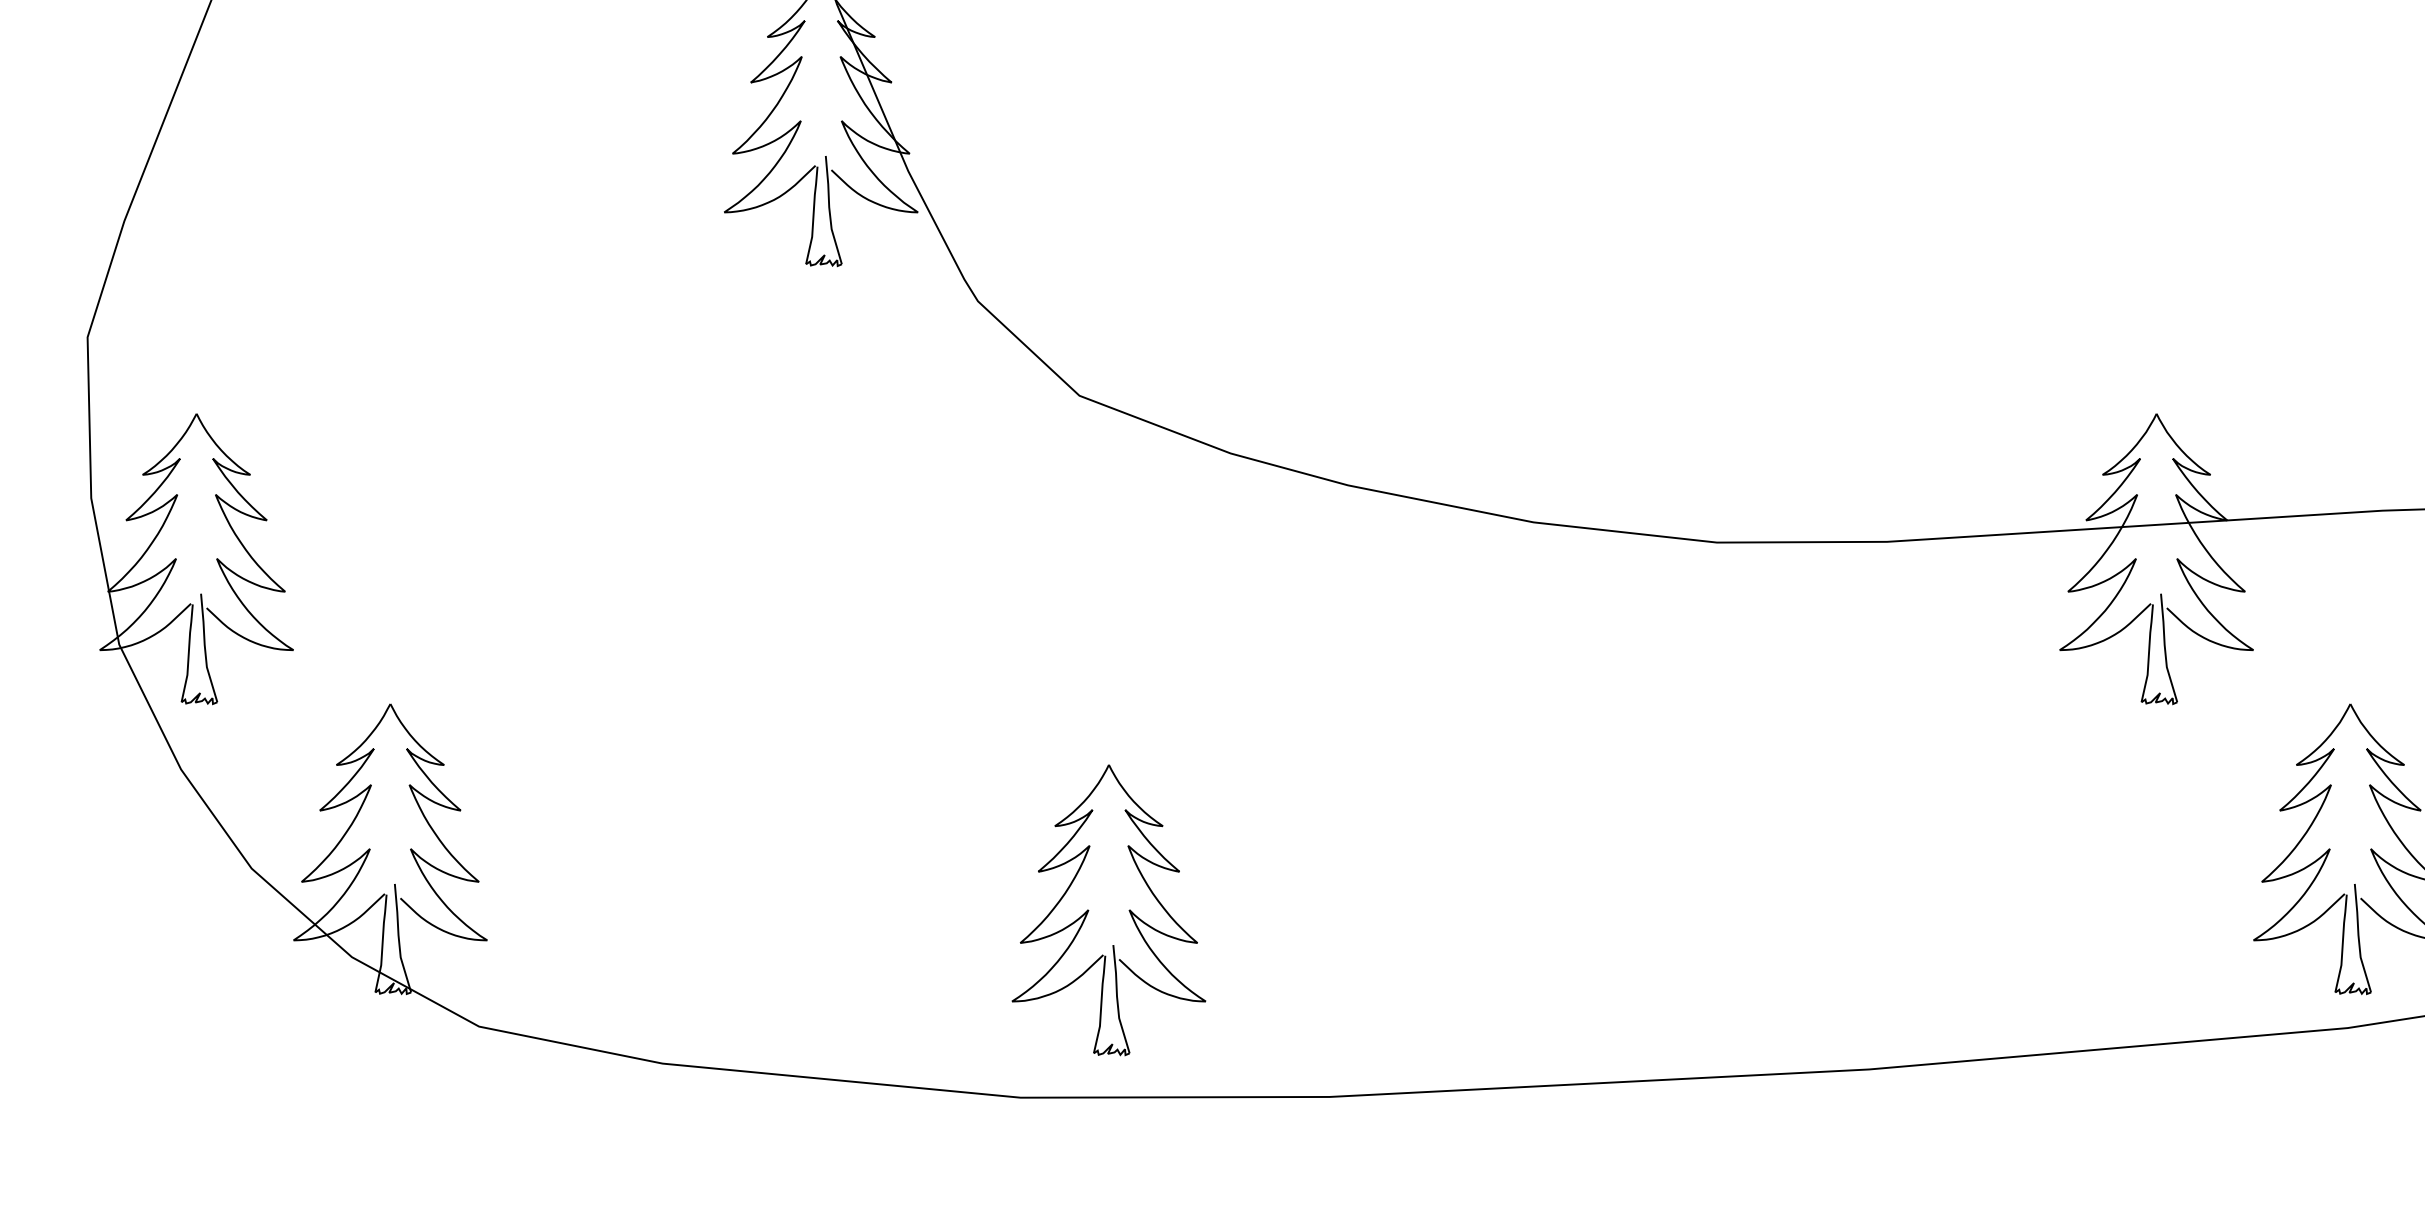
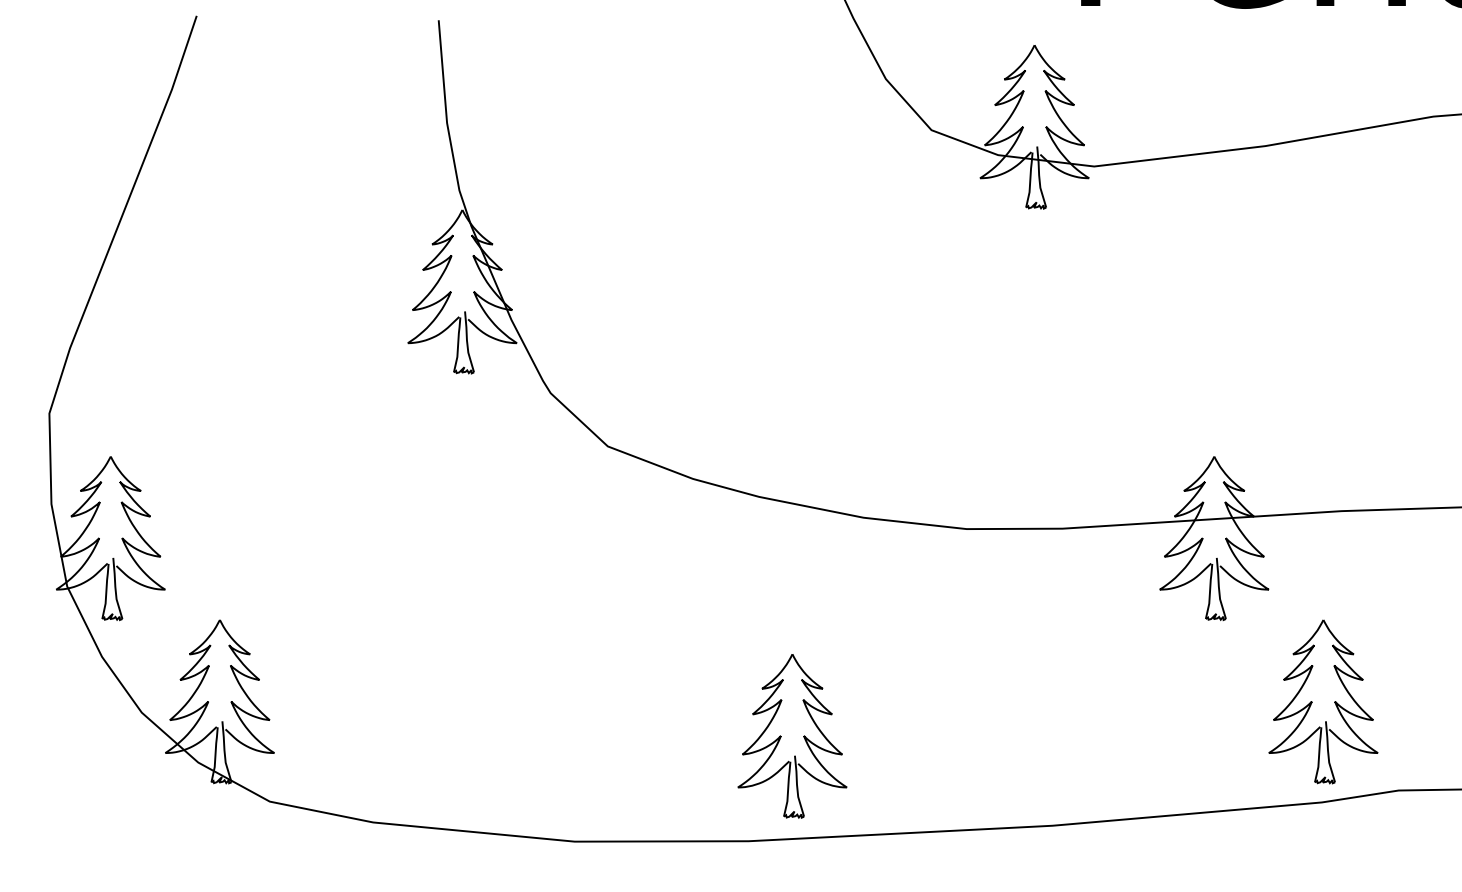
part: (1109, 910) -> (792, 736), moved

